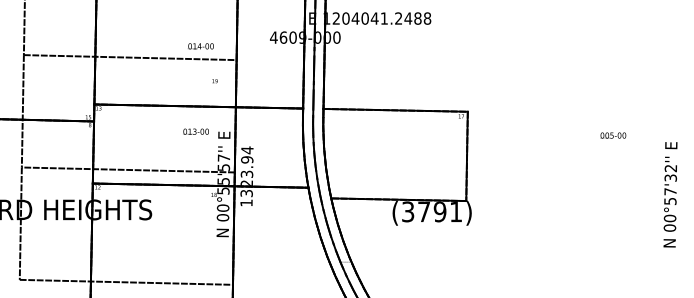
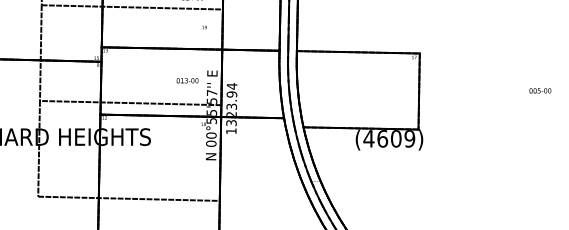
text: (195, 131) -> (187, 80), moved
text: (613, 135) -> (540, 90), moved
text: (431, 211) -> (388, 138), (3791) -> (4609)

